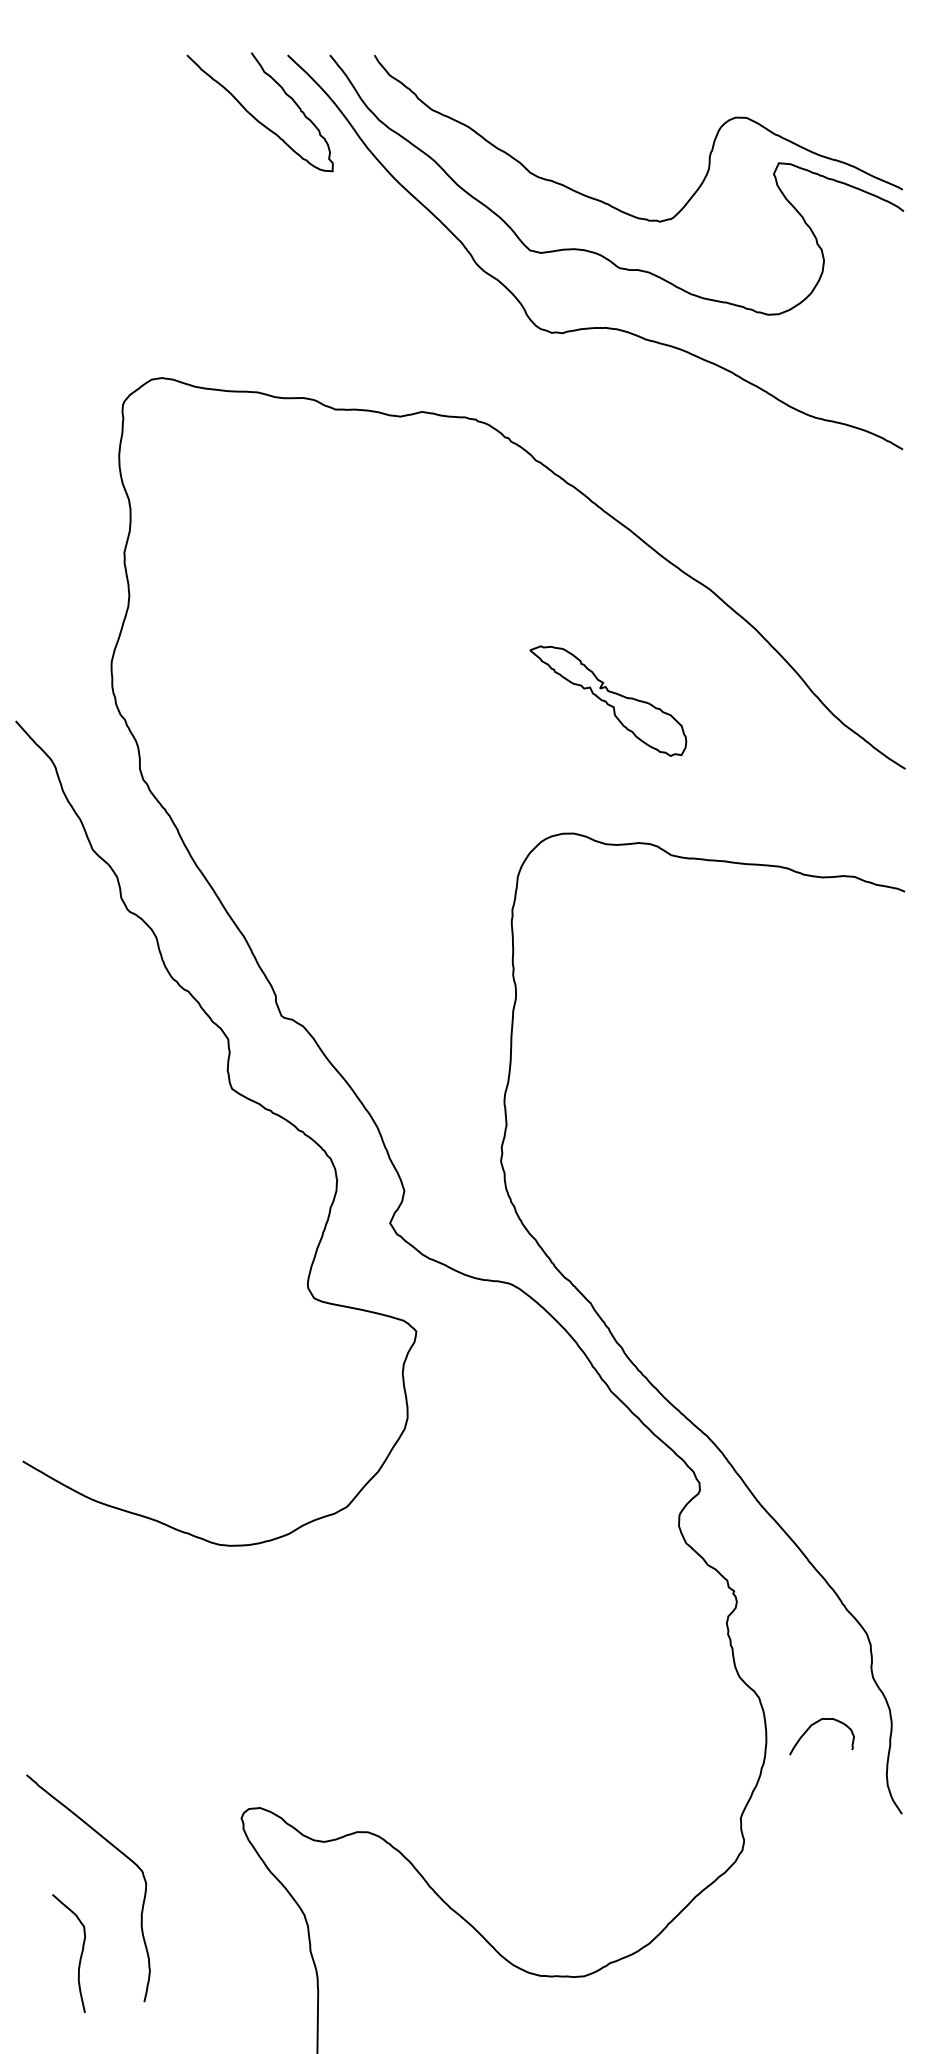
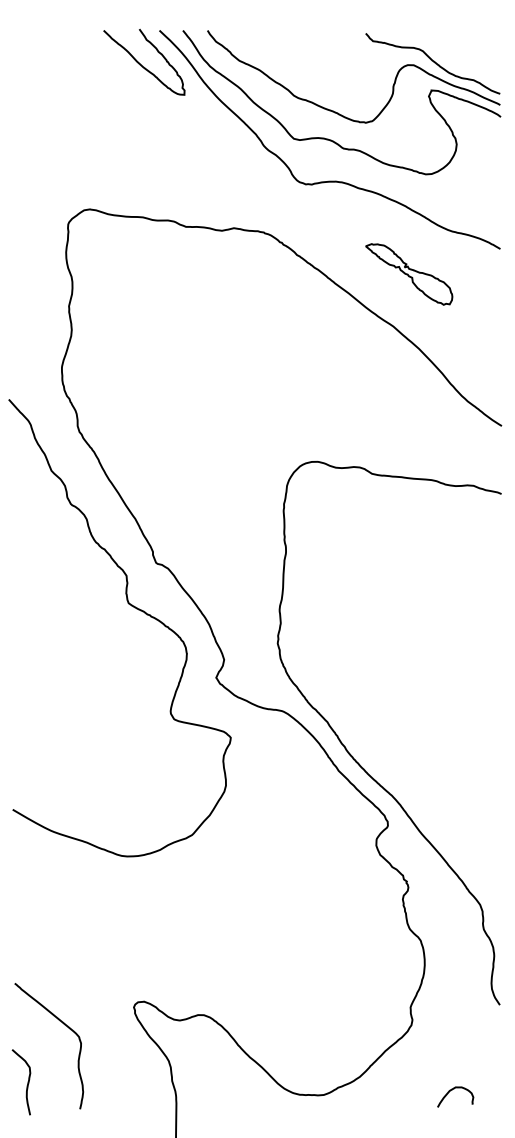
curve: (782, 112) -> (433, 62), added
part: (608, 701) -> (409, 274), moved
curve: (816, 1724) -> (452, 1090), moved
curve: (78, 1959) -> (26, 1085), moved

